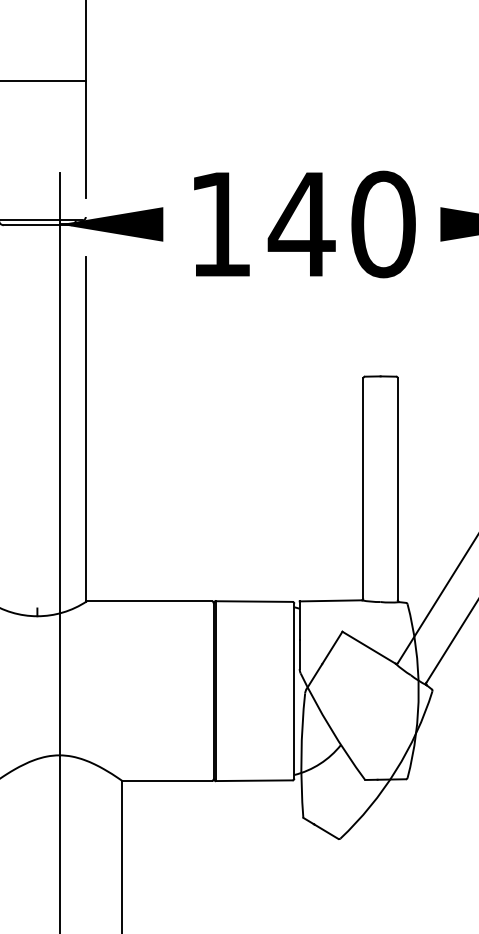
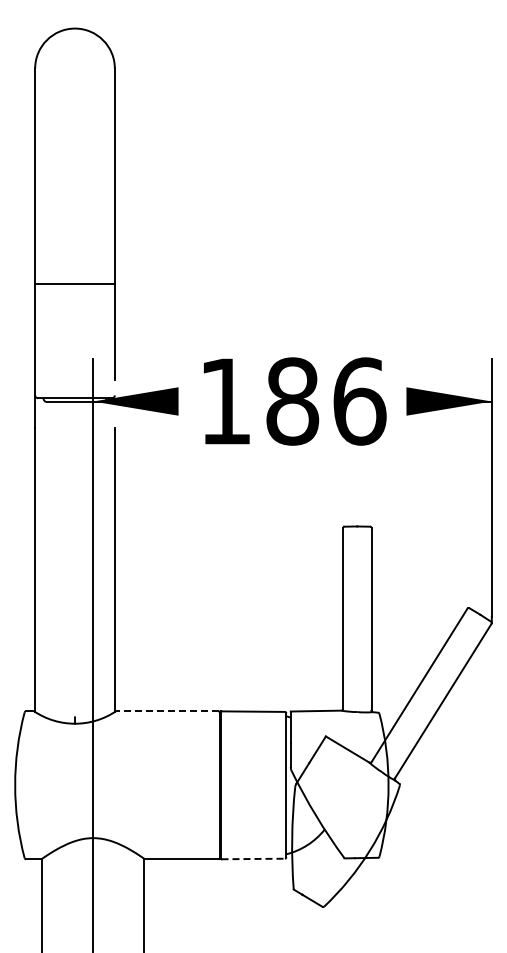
text: (341, 224) -> (325, 401), 140 -> 186
line: (148, 601) -> (166, 711), solid -> dashed
line: (254, 780) -> (253, 858), solid -> dashed

